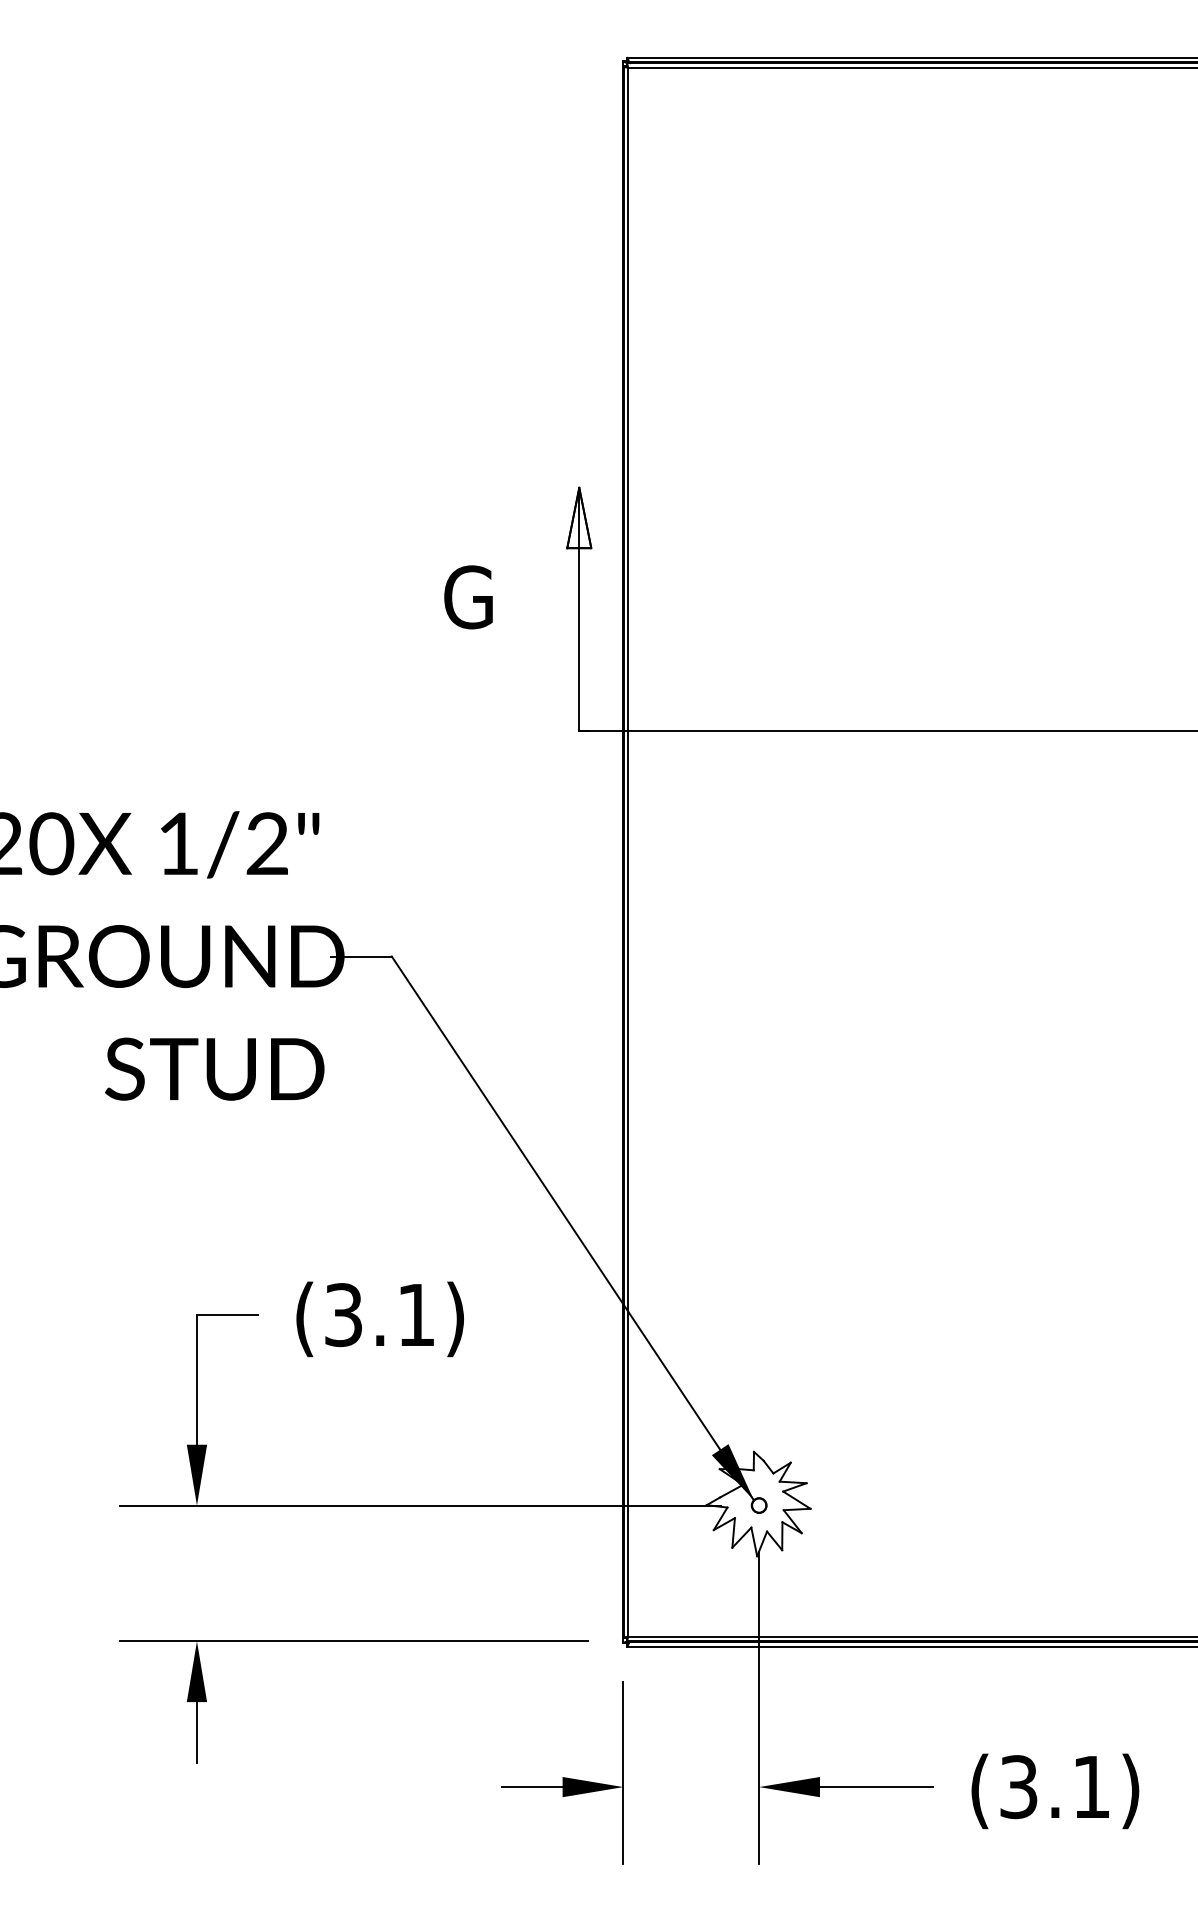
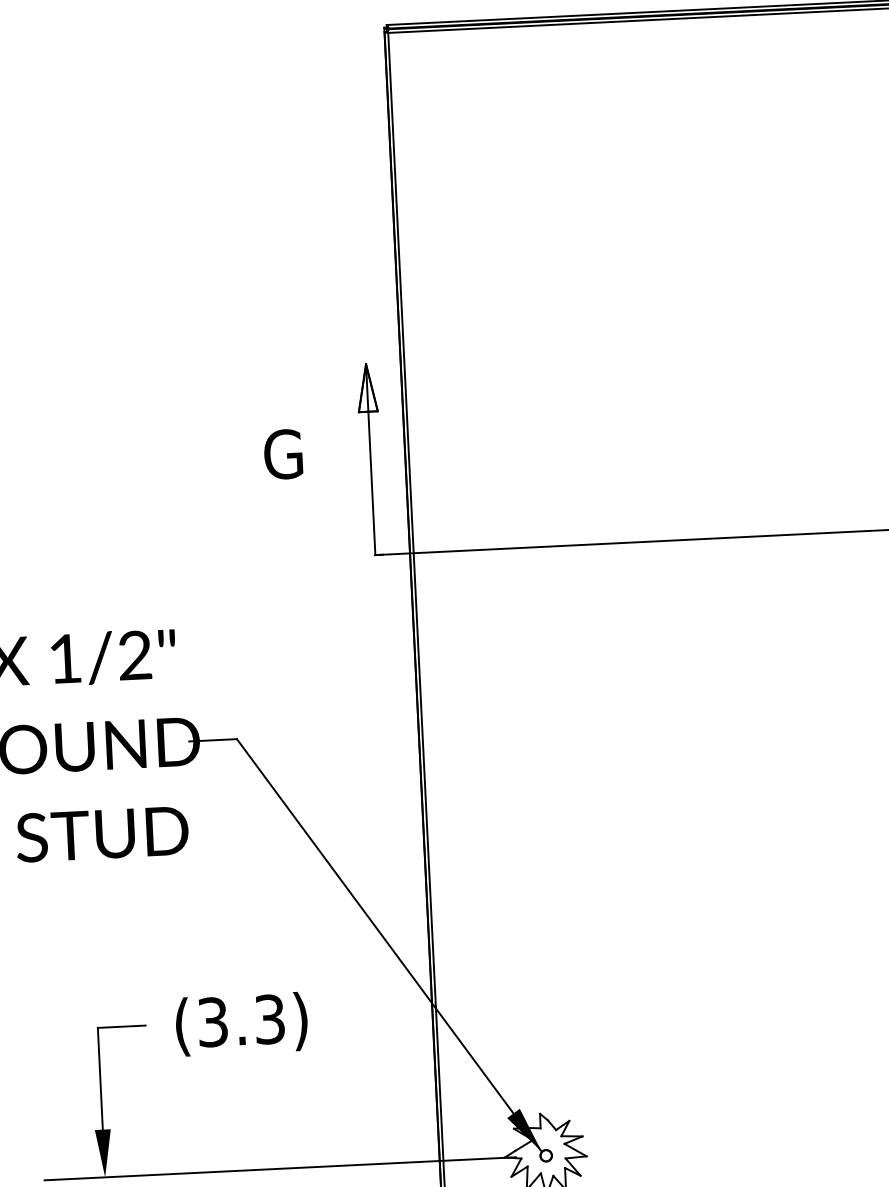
text: (416, 1315) -> (270, 1019), (3.1) -> (3.3)

